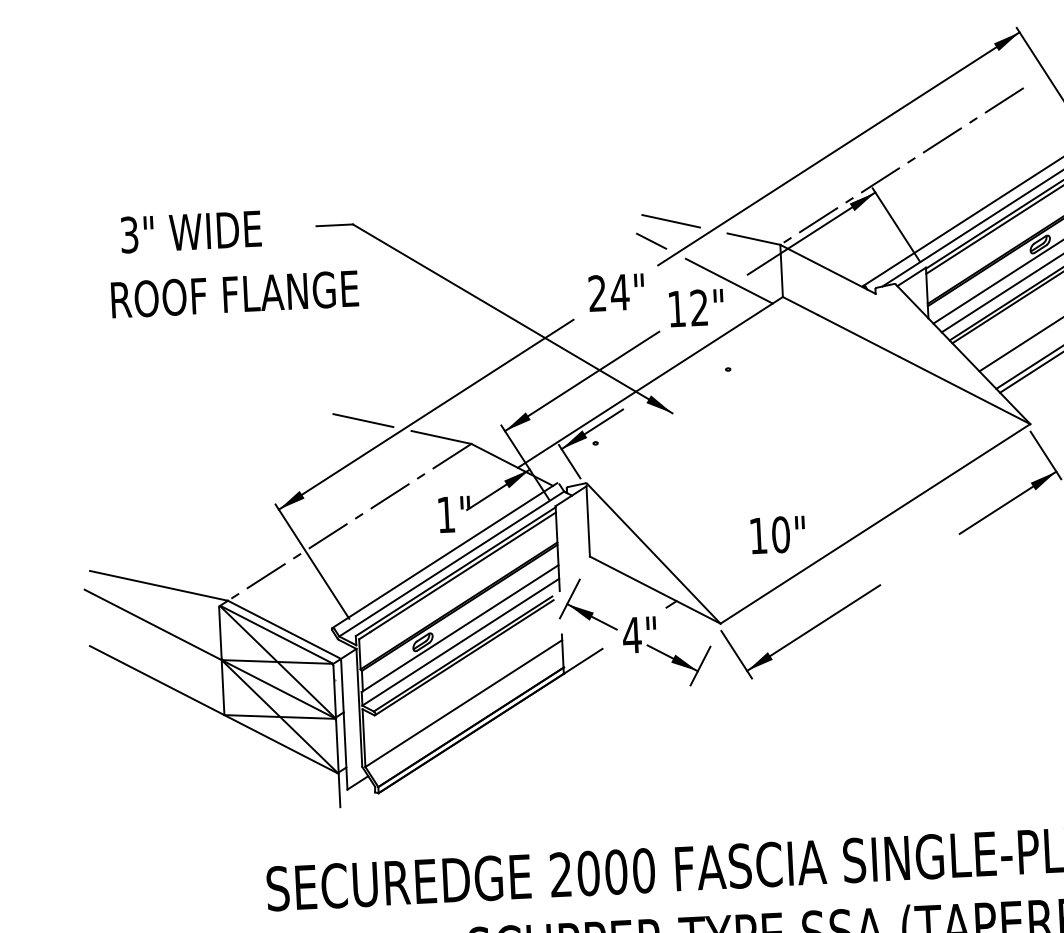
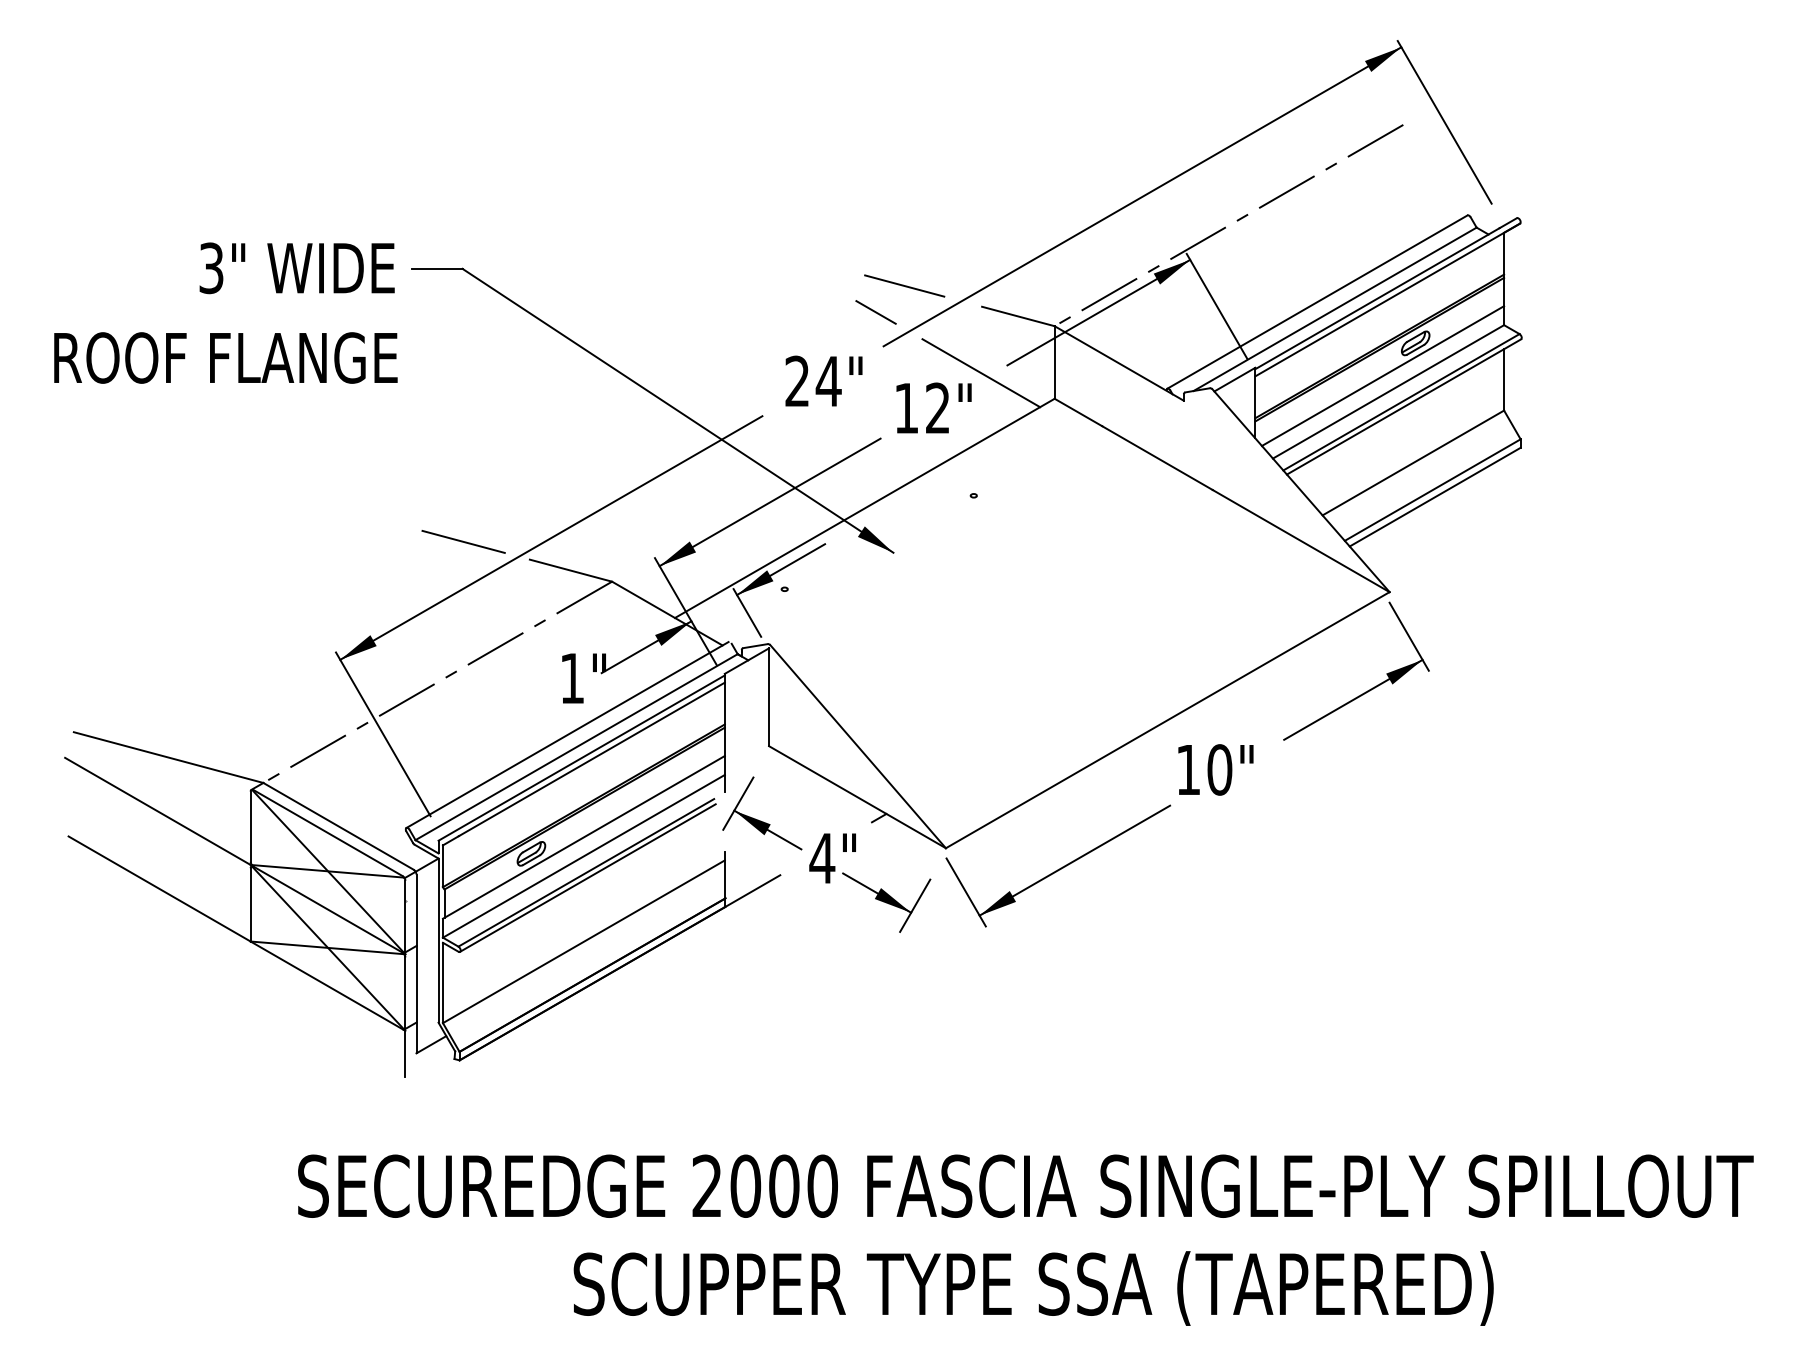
text: (190, 232) -> (296, 268), moved
text: (234, 294) -> (225, 357), moved
text: (777, 534) -> (1215, 769), moved

